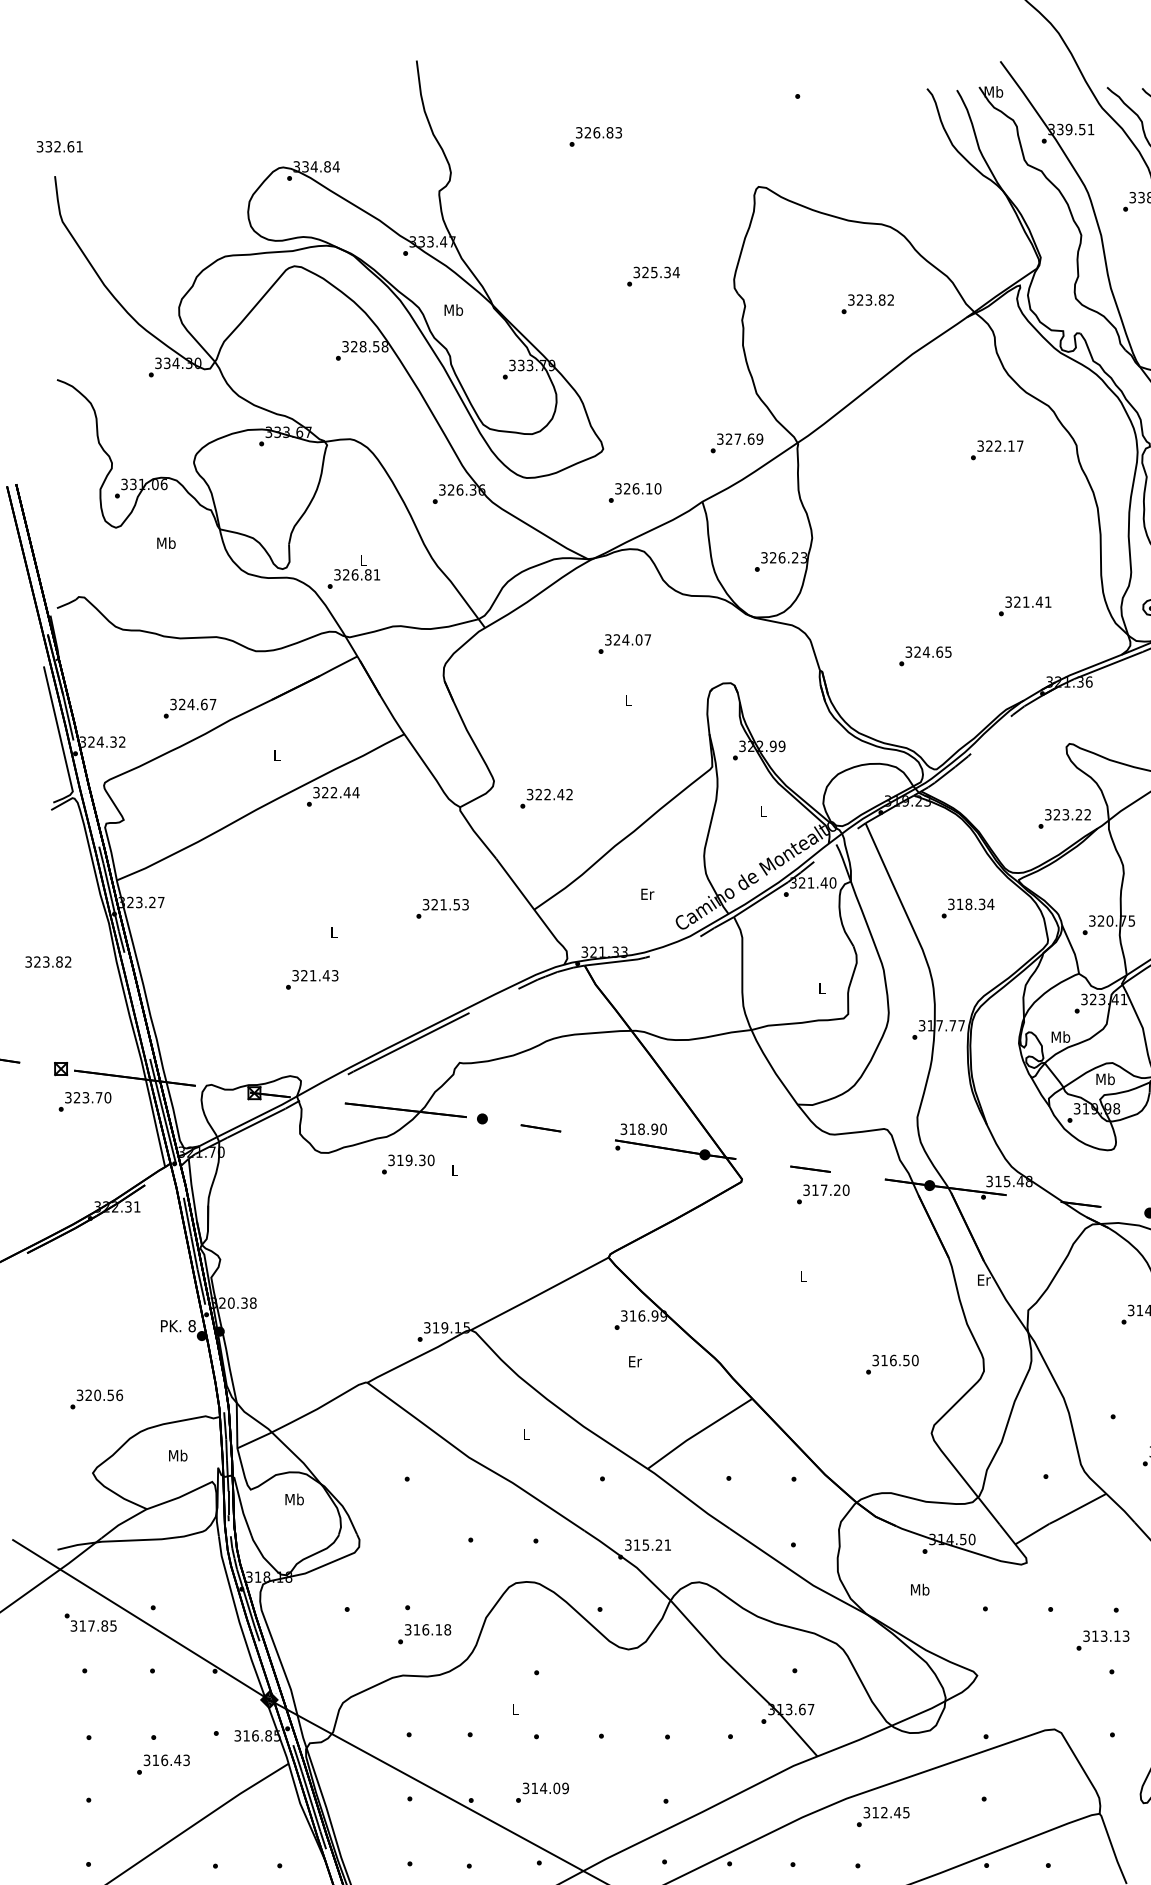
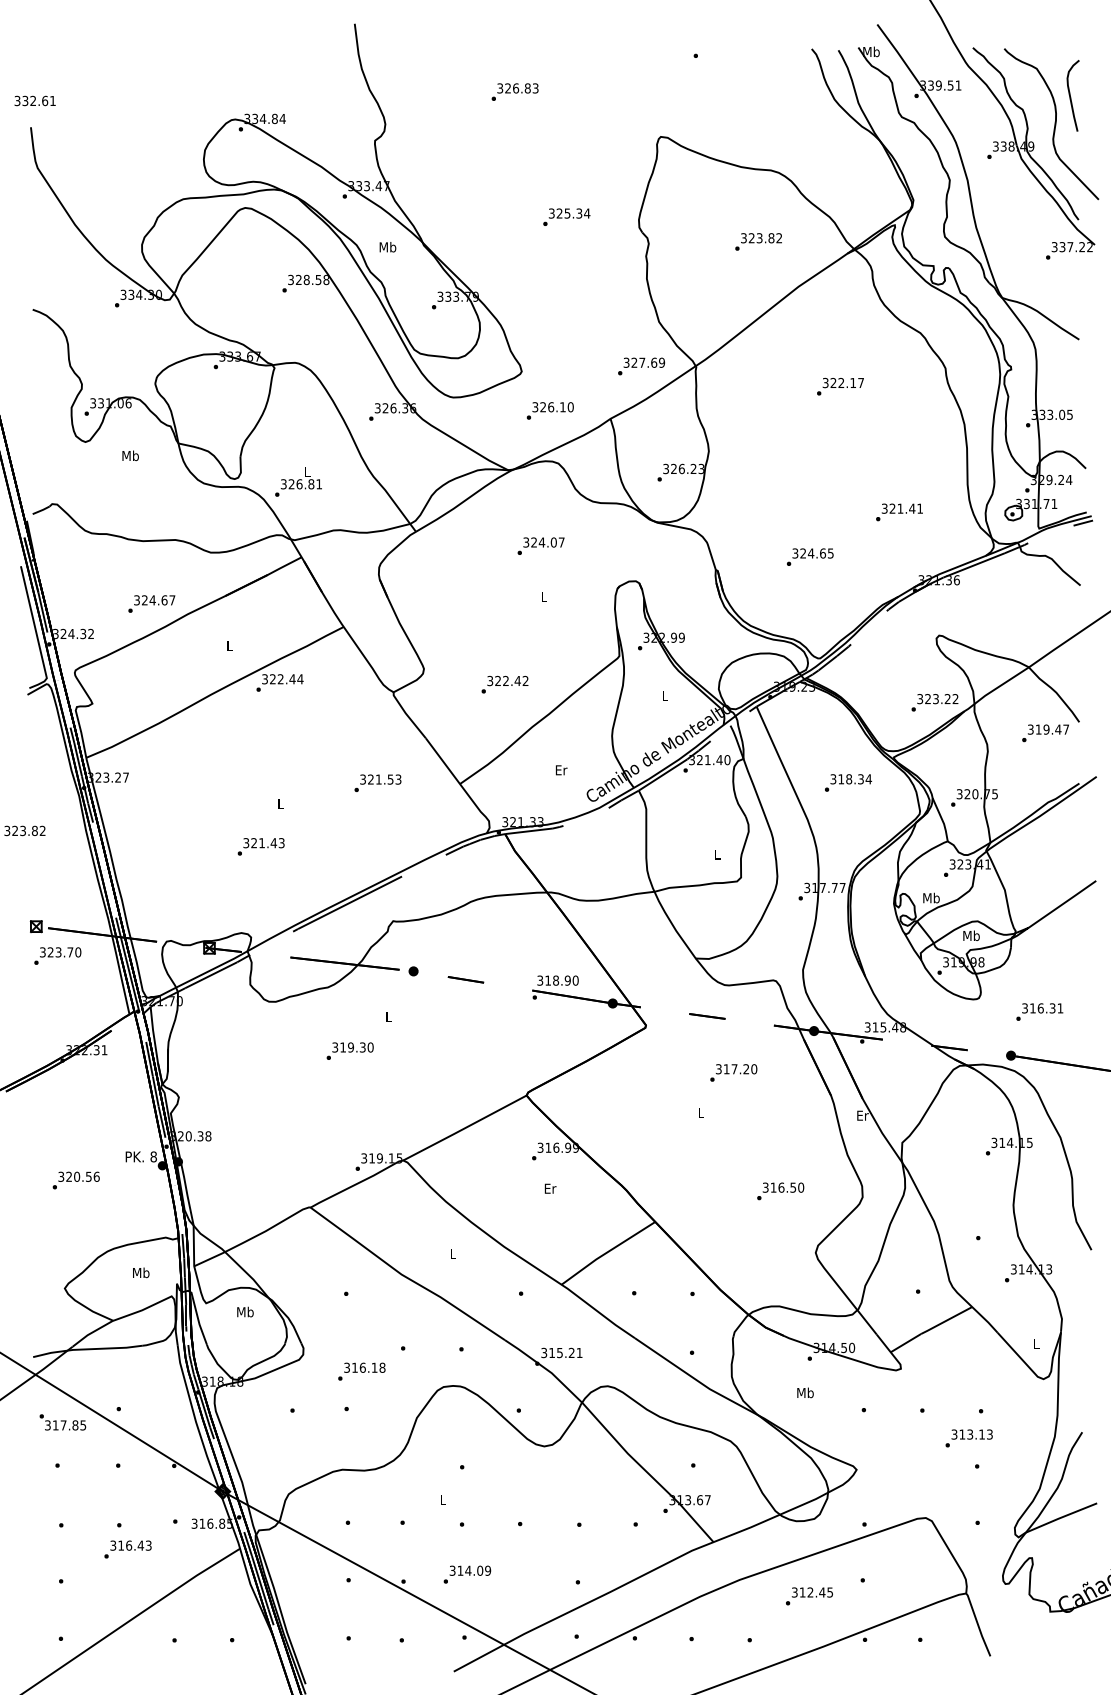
text: (997, 450) -> (840, 386), moved
text: (545, 798) -> (504, 684), moved
text: (407, 1163) -> (349, 1050), moved
text: (822, 1193) -> (733, 1072), moved
text: (95, 1399) -> (75, 1180), moved
text: (424, 1633) -> (361, 1371), moved
text: (883, 1817) -> (809, 1596), moved

